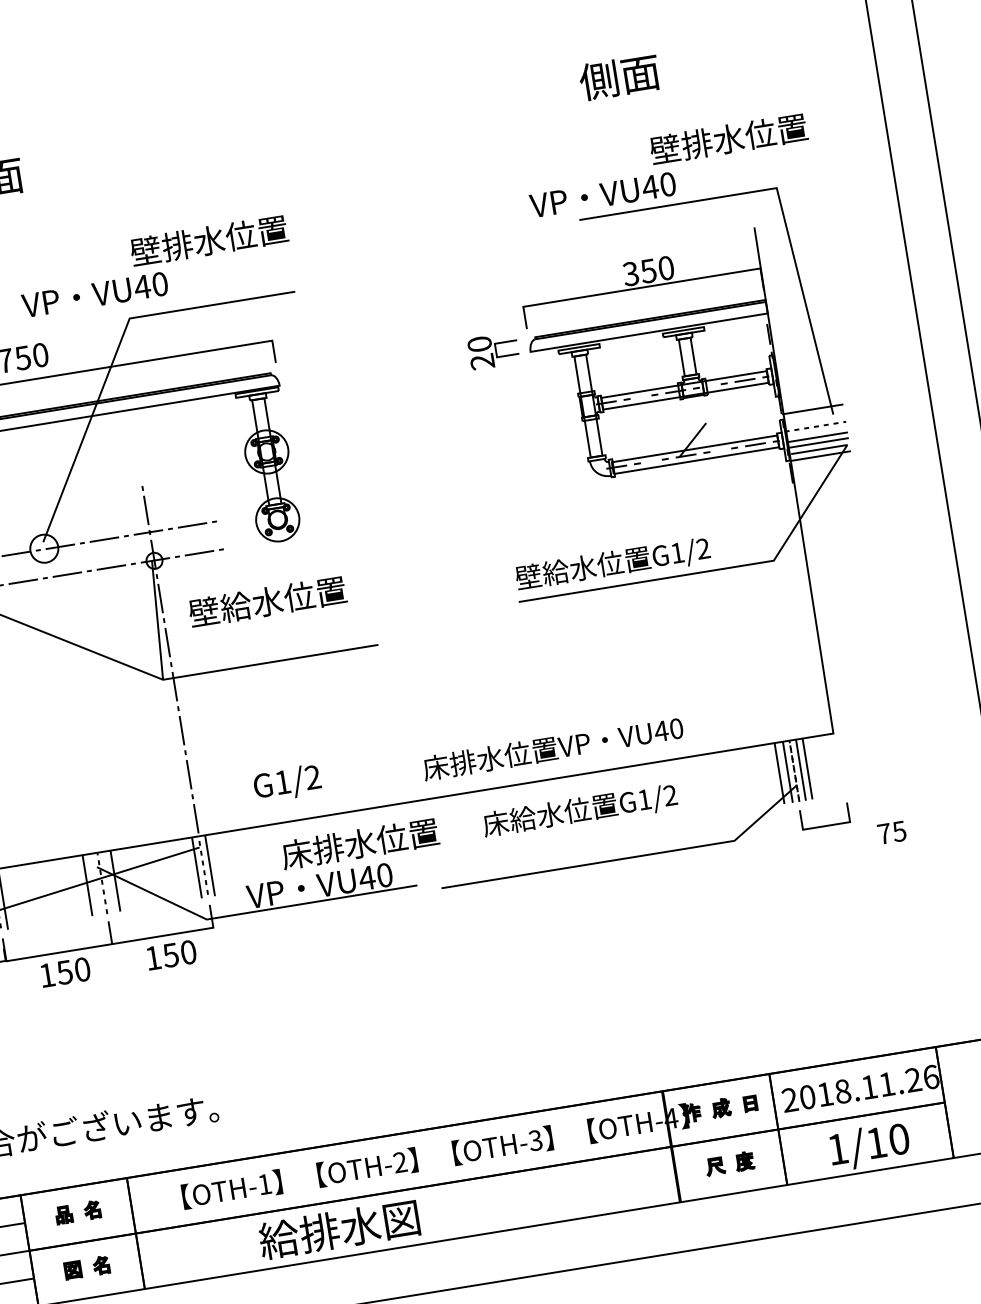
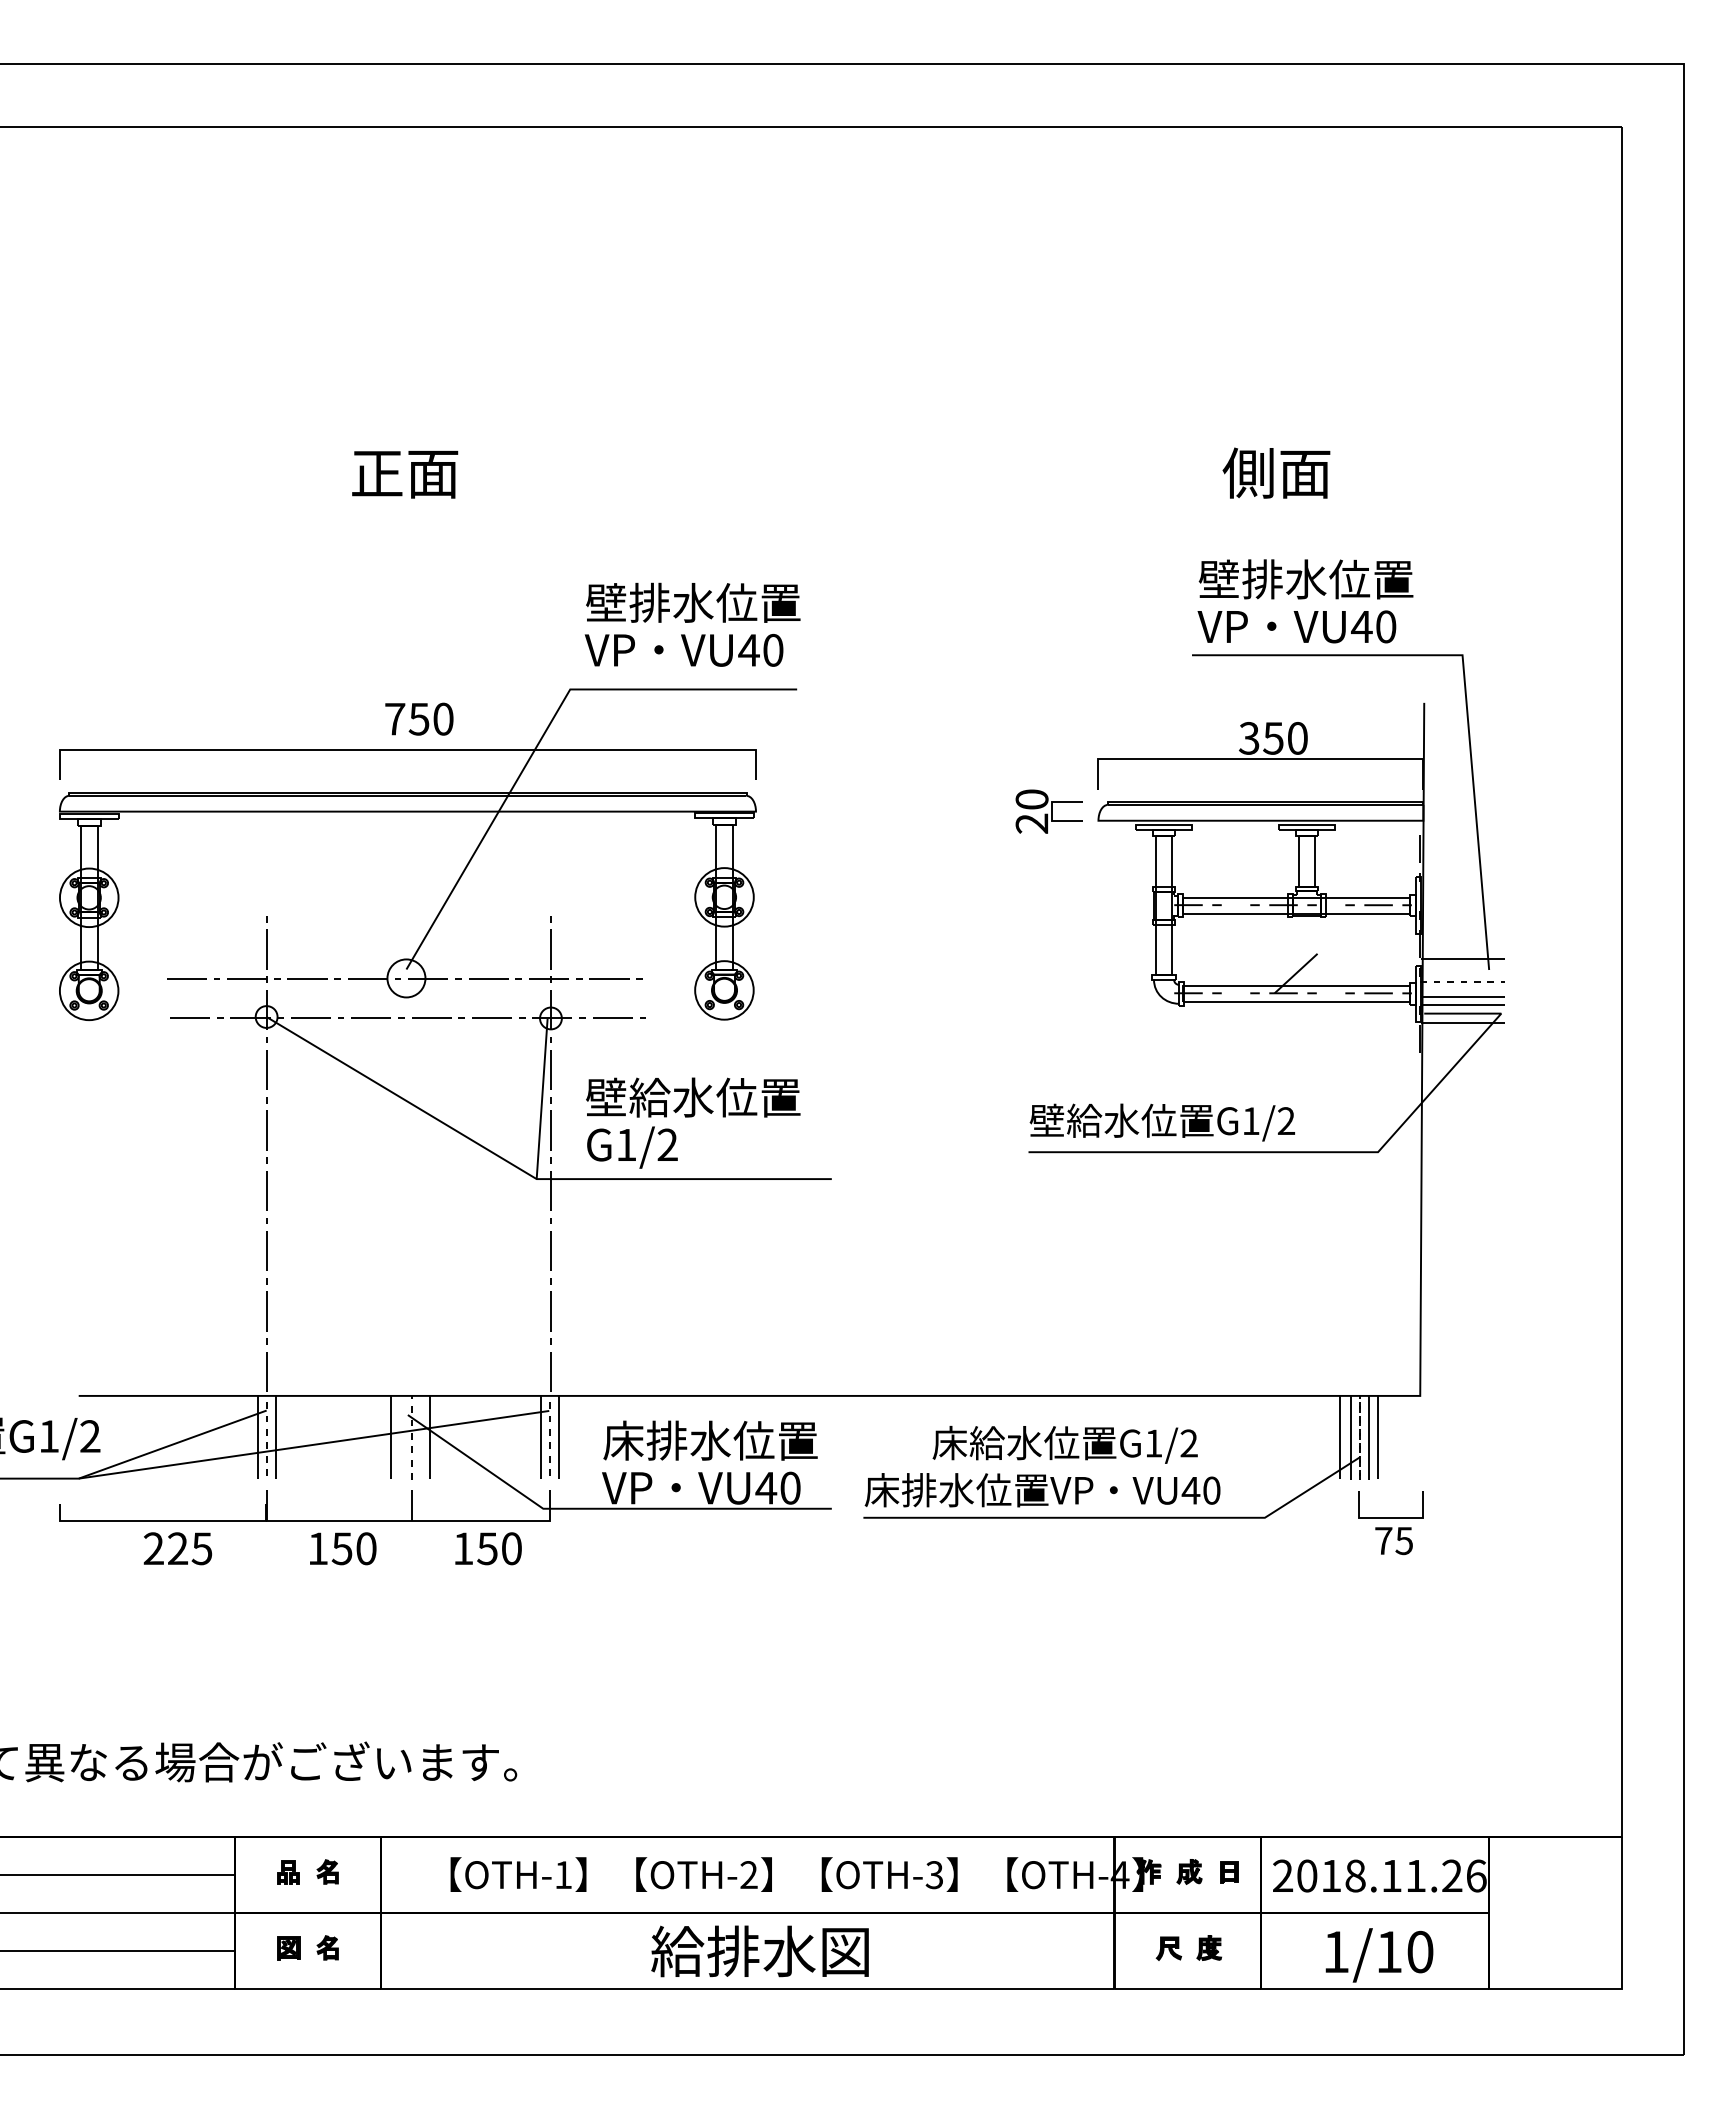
text: (728, 139) -> (1305, 579), moved
text: (602, 194) -> (1296, 626), moved
text: (94, 295) -> (683, 650), moved
text: (553, 748) -> (1042, 1490), moved
text: (287, 783) -> (632, 1147), moved
text: (891, 833) -> (1393, 1541), moved
text: (360, 843) -> (710, 1440), moved
text: (338, 1229) -> (759, 1951), moved

